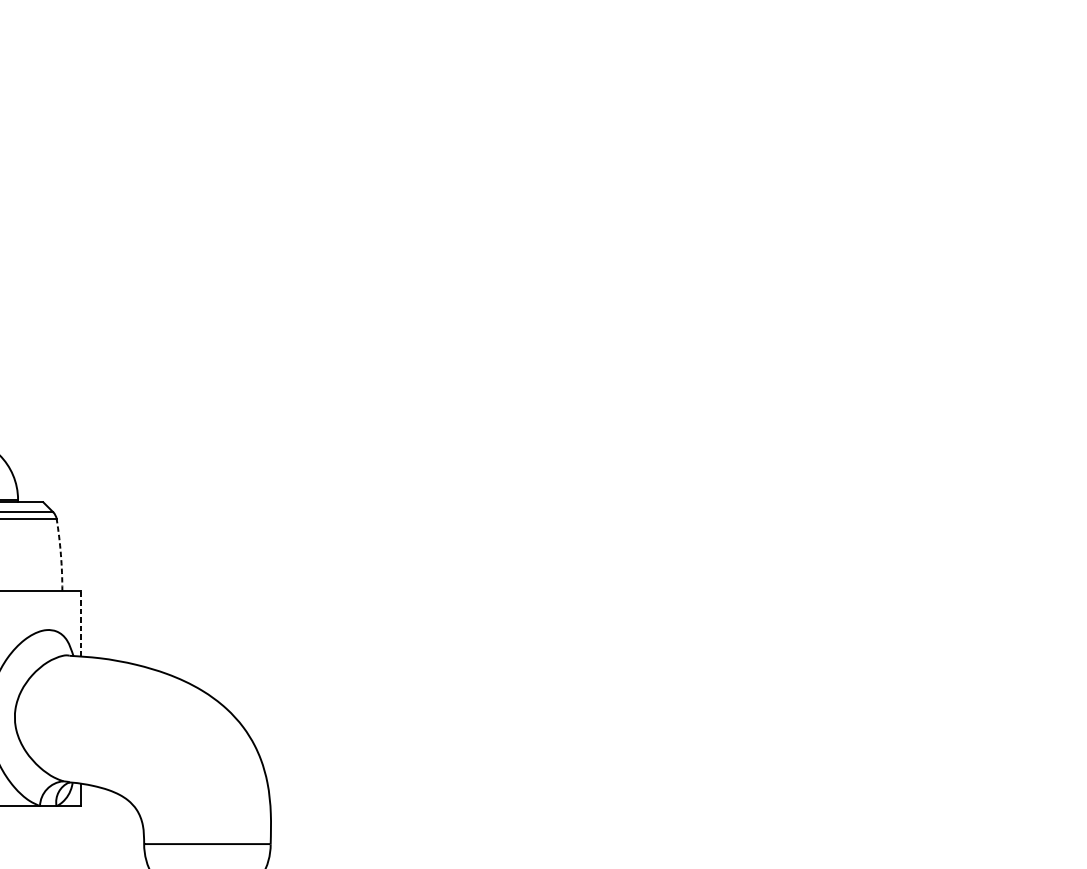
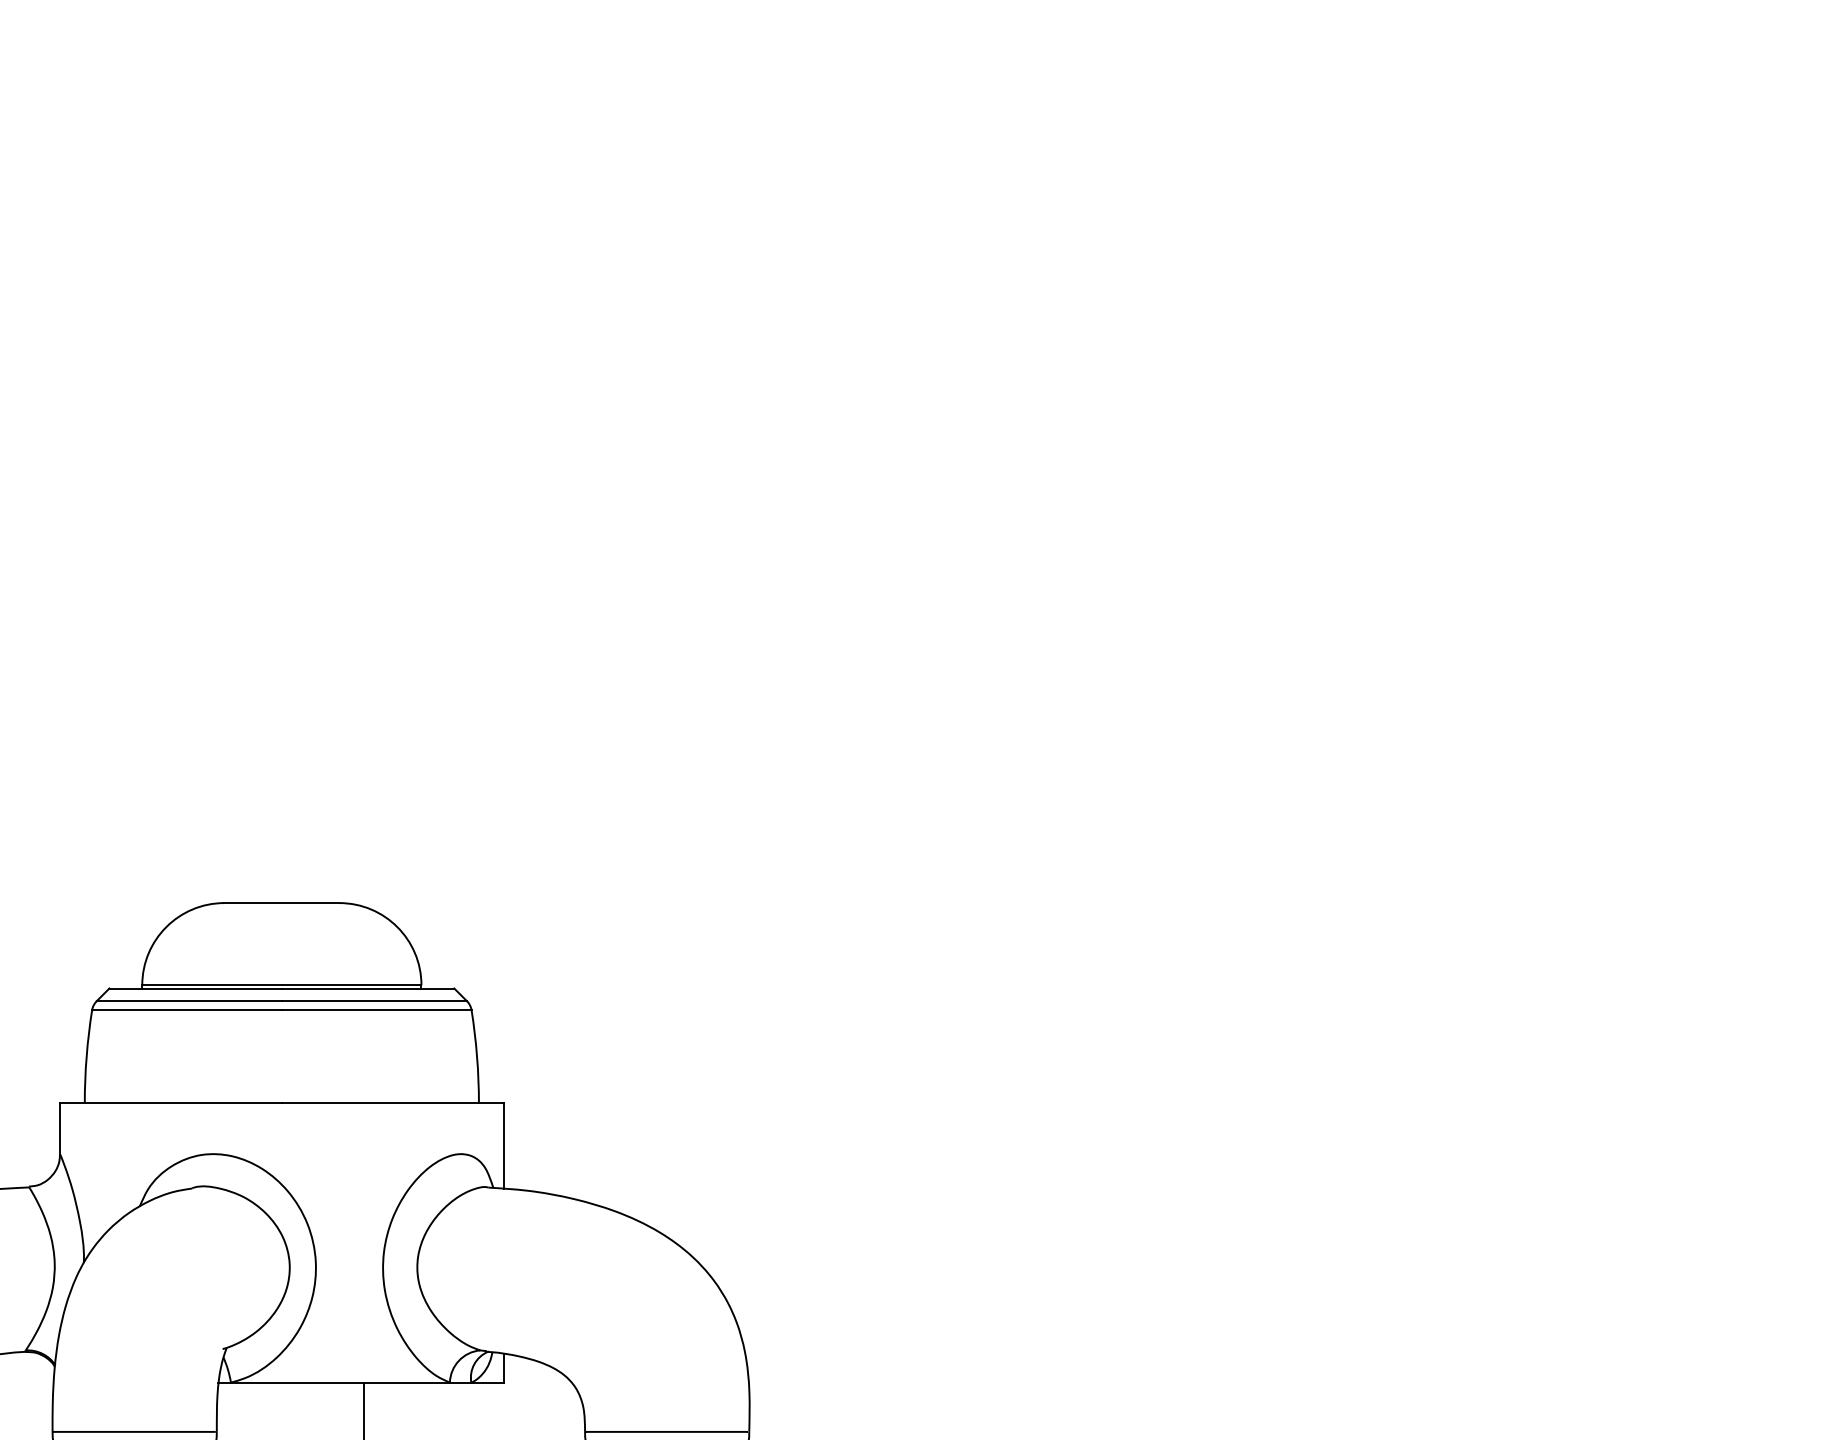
arc: (61, 554) -> (477, 1056), dashed -> solid
line: (81, 624) -> (503, 1146), dashed -> solid

